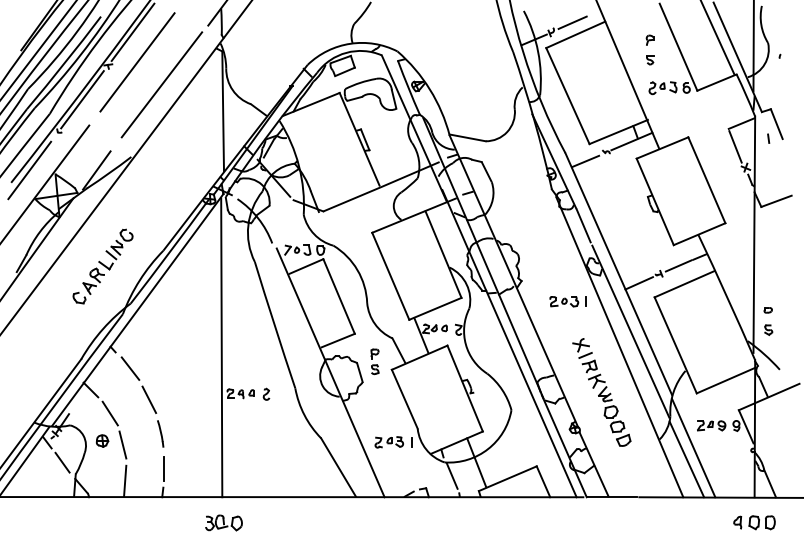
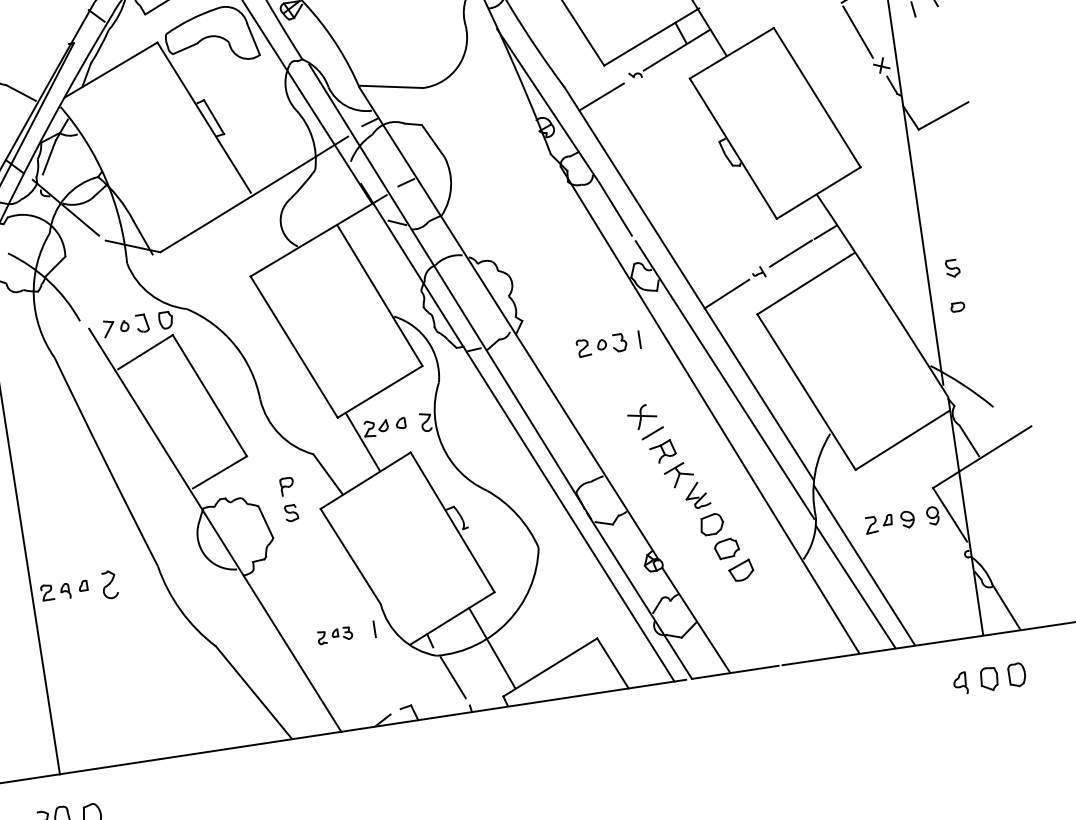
part: (768, 329) -> (952, 267), moved
part: (266, 393) -> (109, 582), size x1.4
part: (388, 442) -> (333, 635), size x0.7

